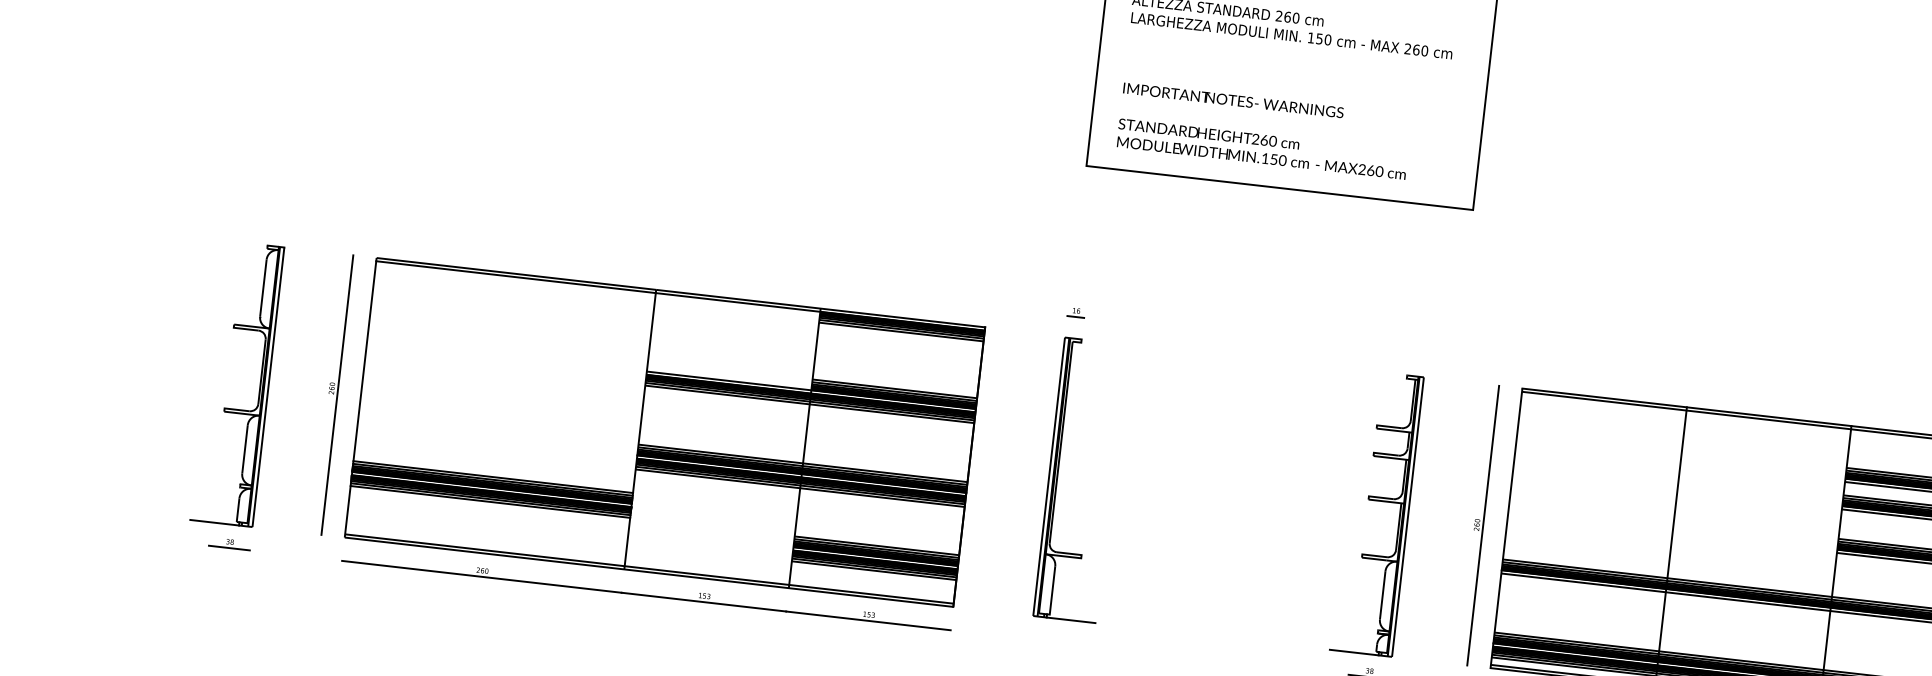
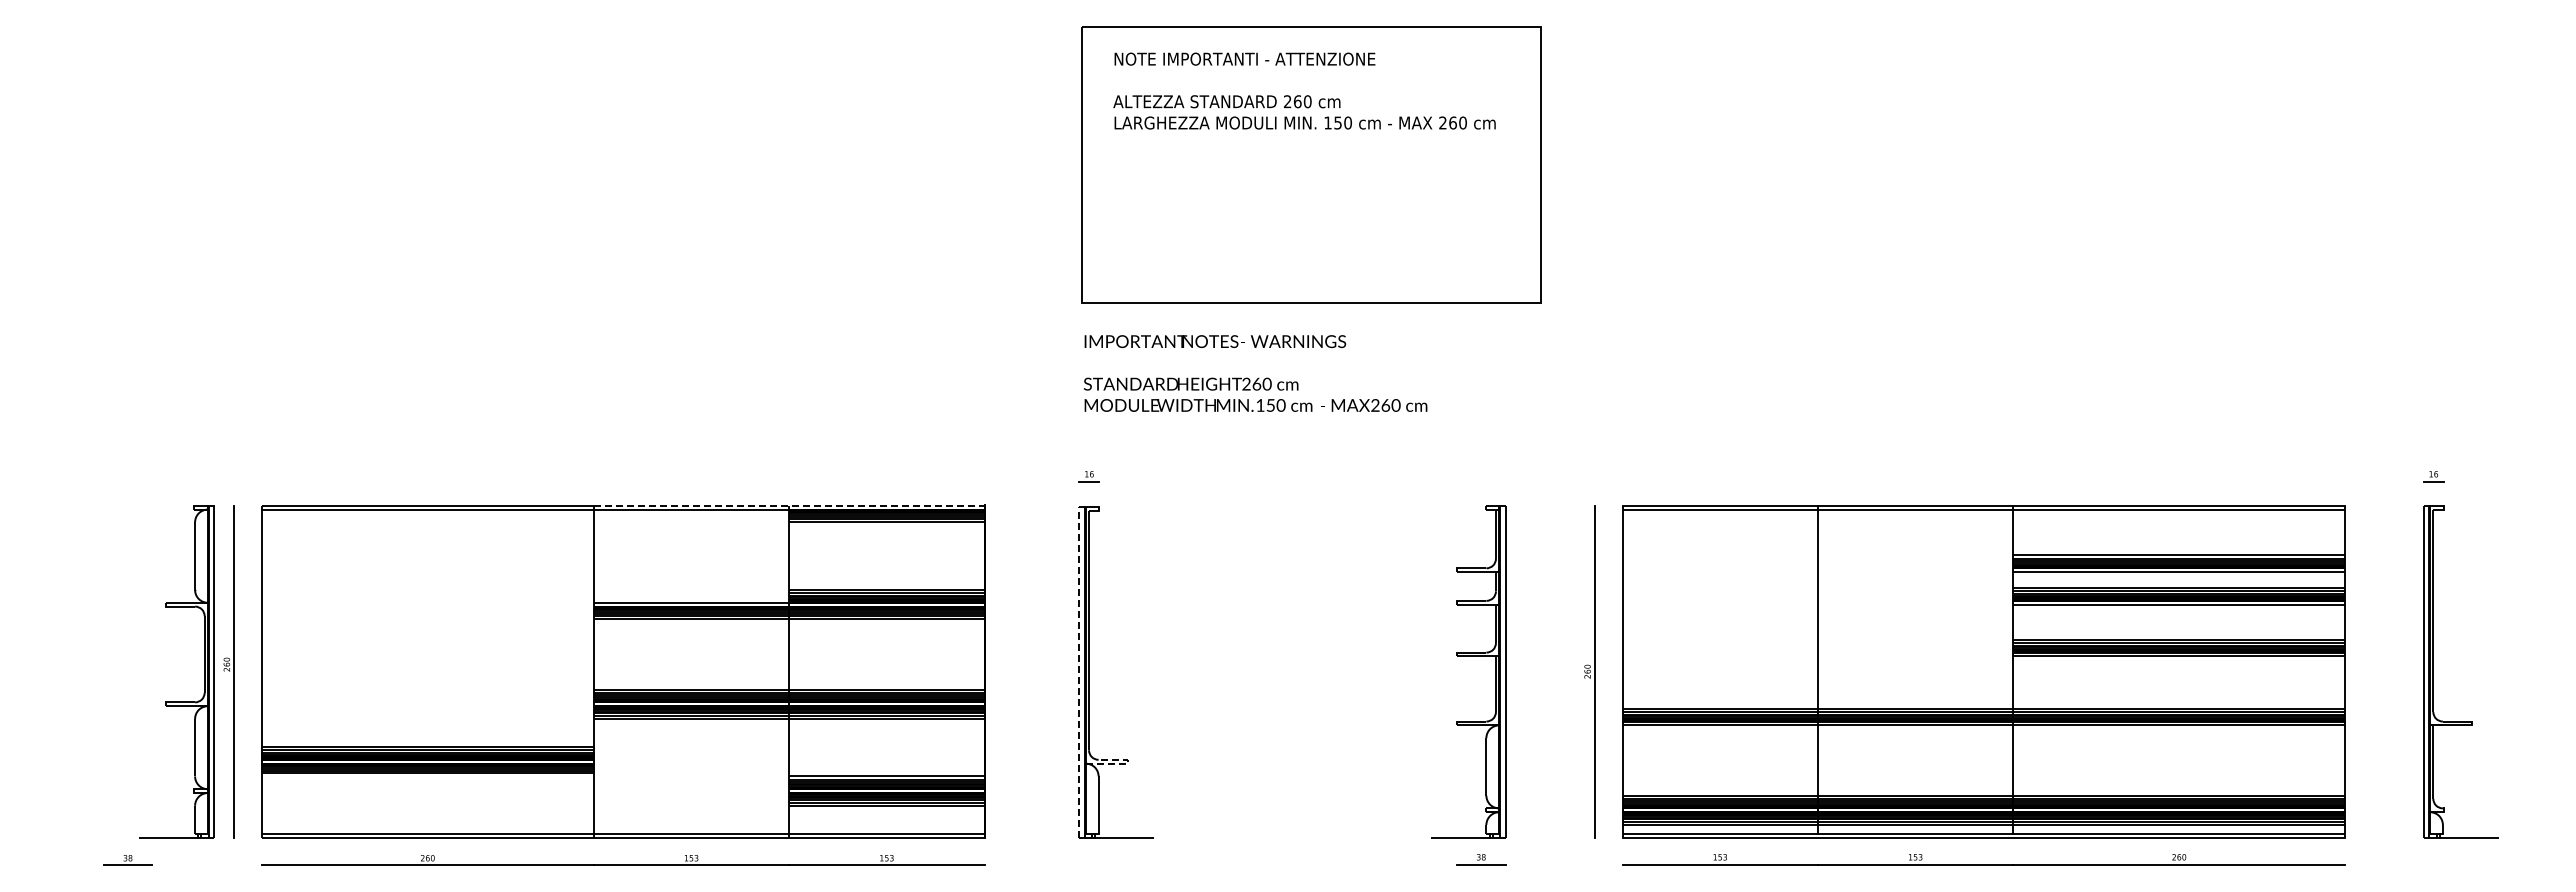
text: (1264, 131) -> (1255, 373), moved
line: (820, 308) -> (789, 505), solid -> dashed
part: (260, 386) -> (204, 671), moved
line: (1049, 476) -> (1079, 671), solid -> dashed
line: (490, 501) -> (427, 776), removed
line: (1079, 557) -> (1125, 763), solid -> dashed

